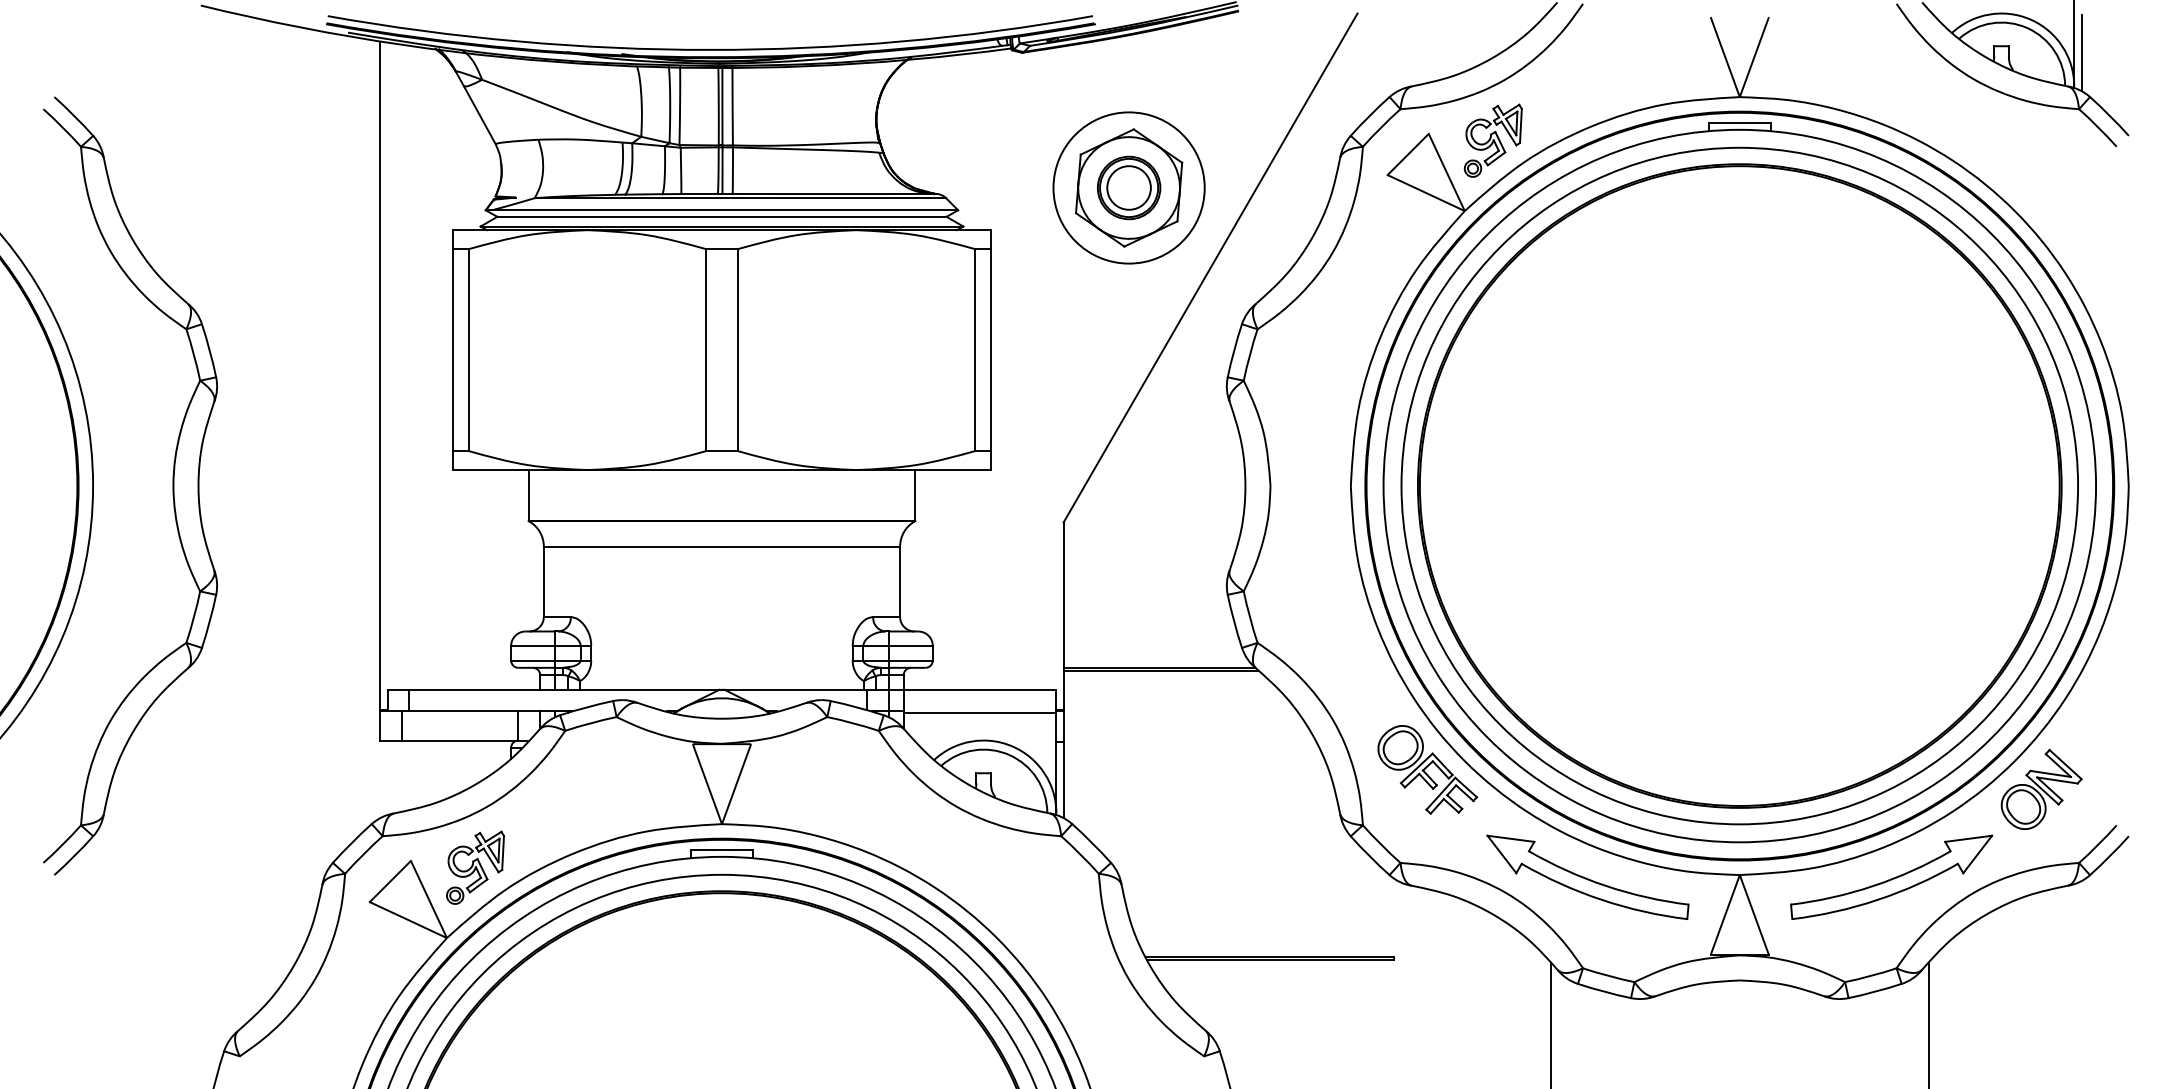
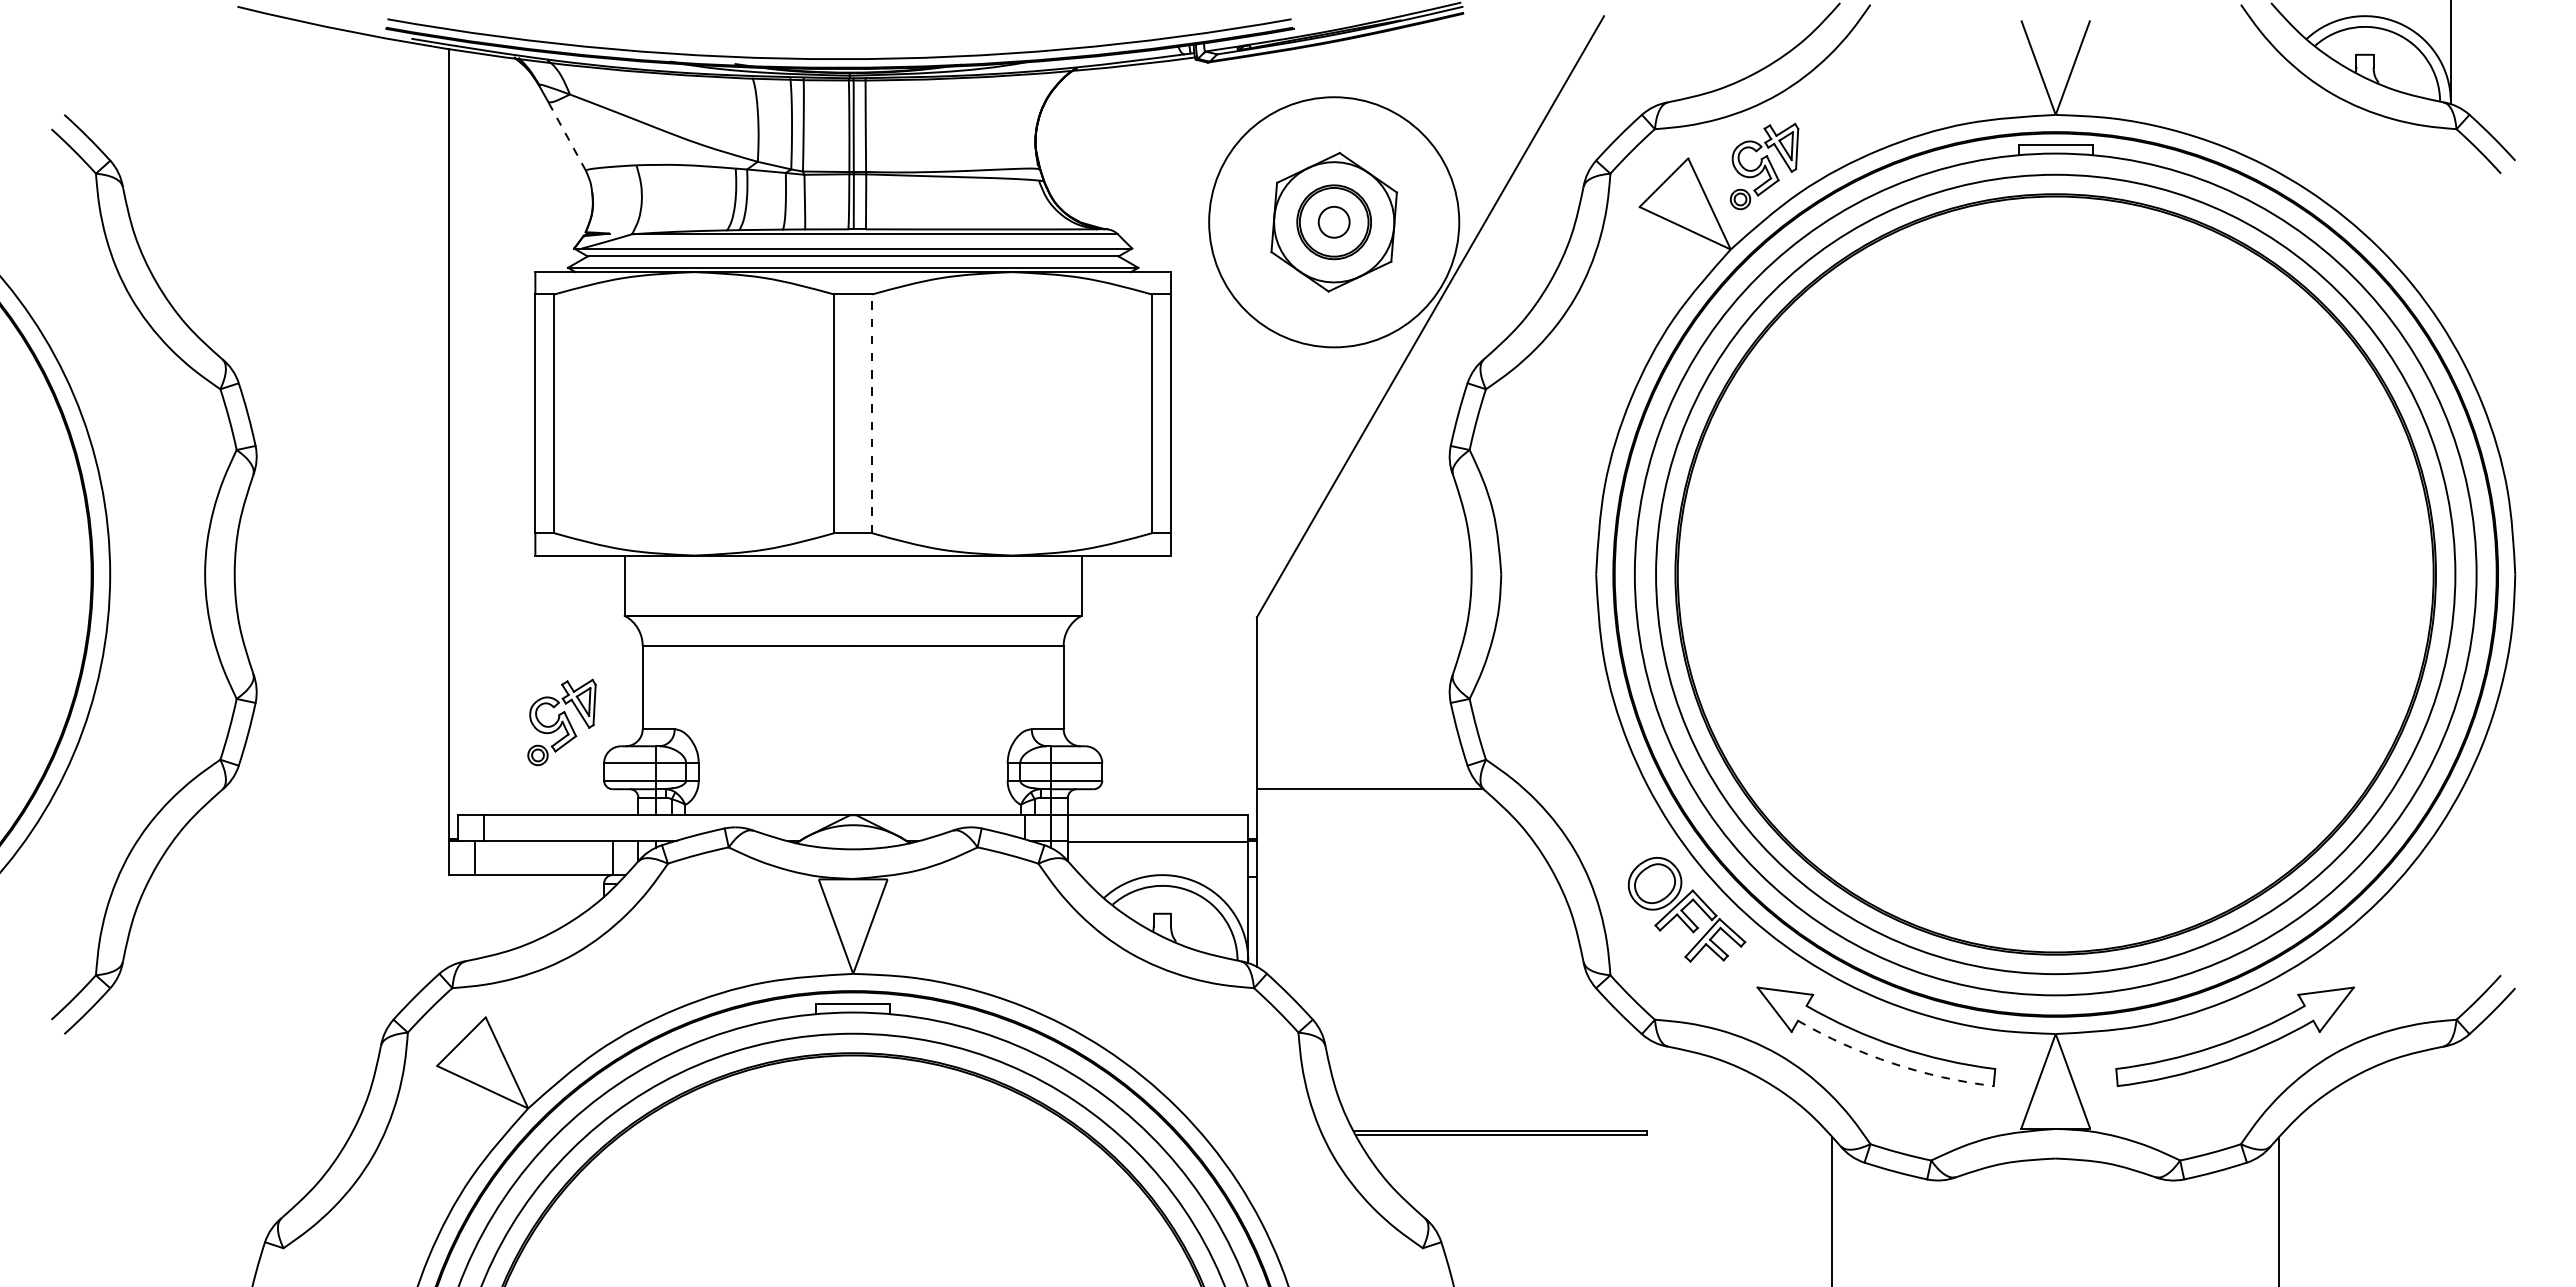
line: (2081, 52) -> (2459, 62), removed
line: (479, 114) -> (566, 135), solid -> dashed
circle: (1128, 187) -> (1333, 221), size x1.4
circle: (1128, 188) -> (1333, 222), size x0.6
line: (738, 349) -> (872, 413), solid -> dashed
line: (1160, 670) -> (1371, 792), removed
part: (2041, 789) -> (2412, 932), removed
part: (475, 867) -> (561, 722), moved
arc: (1601, 899) -> (1892, 1063), solid -> dashed

